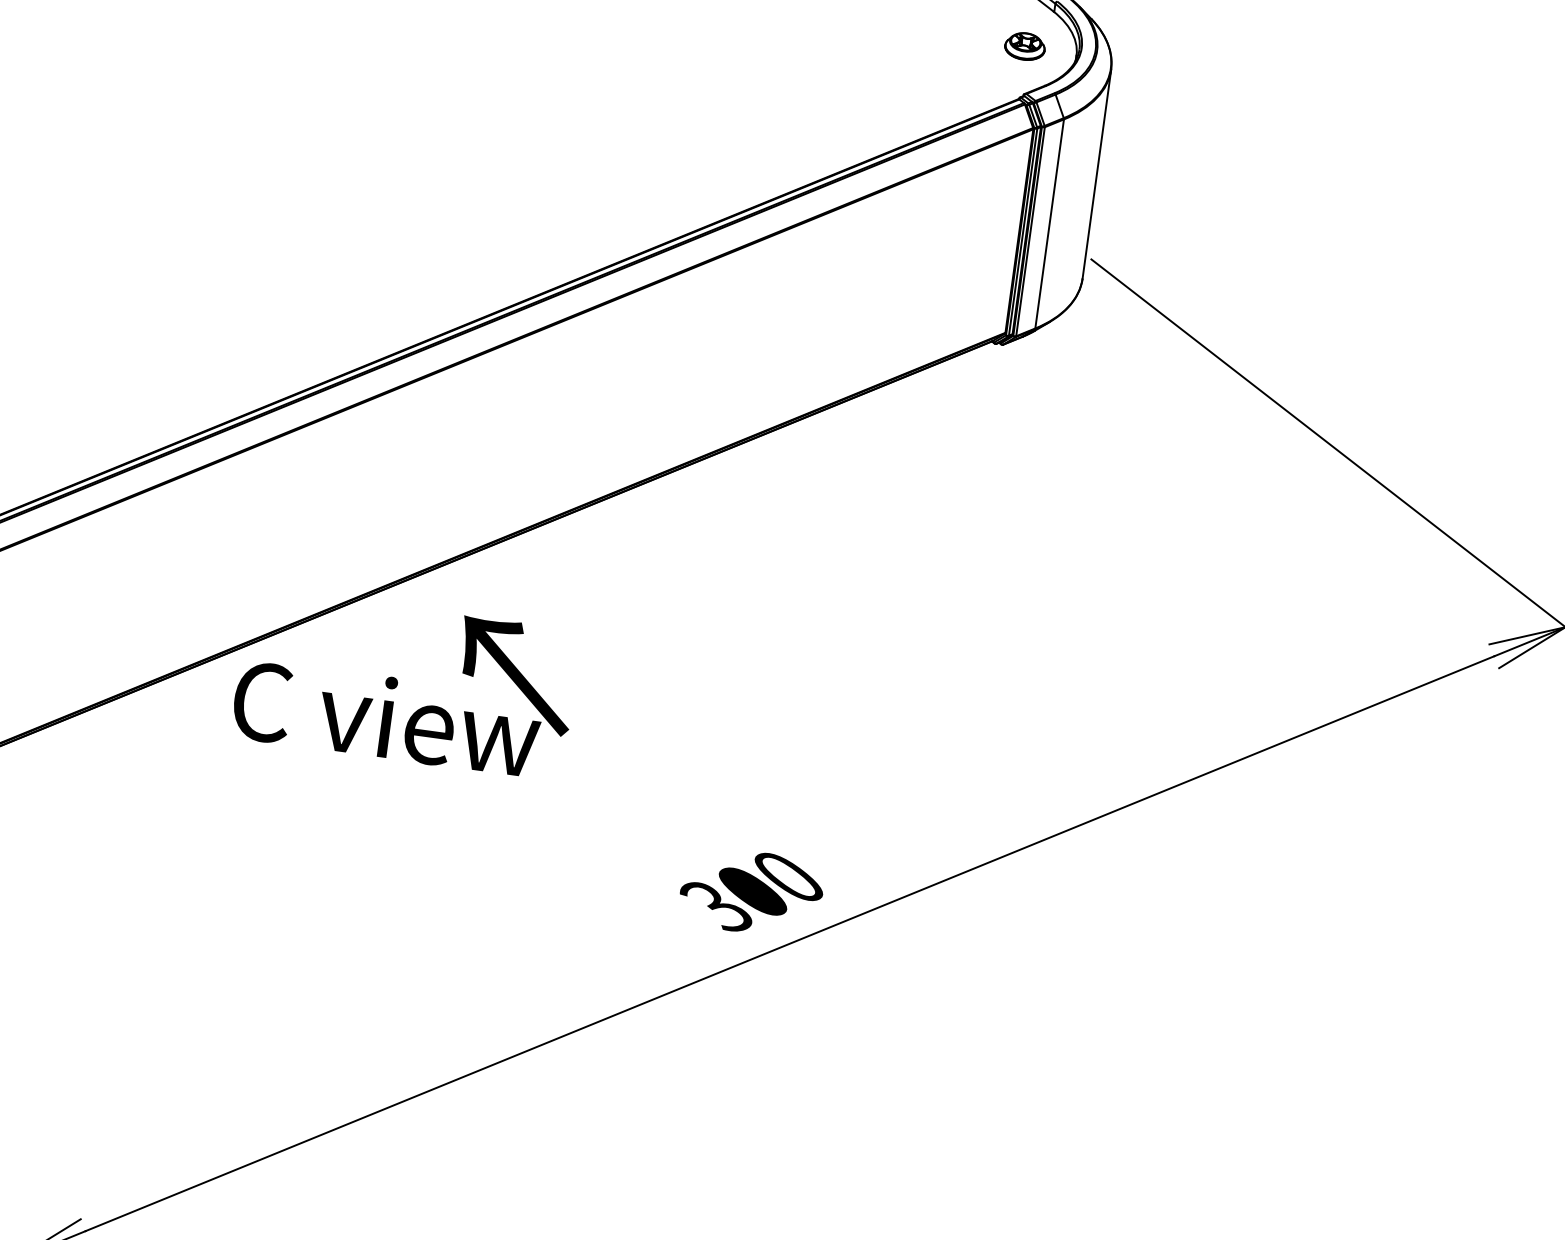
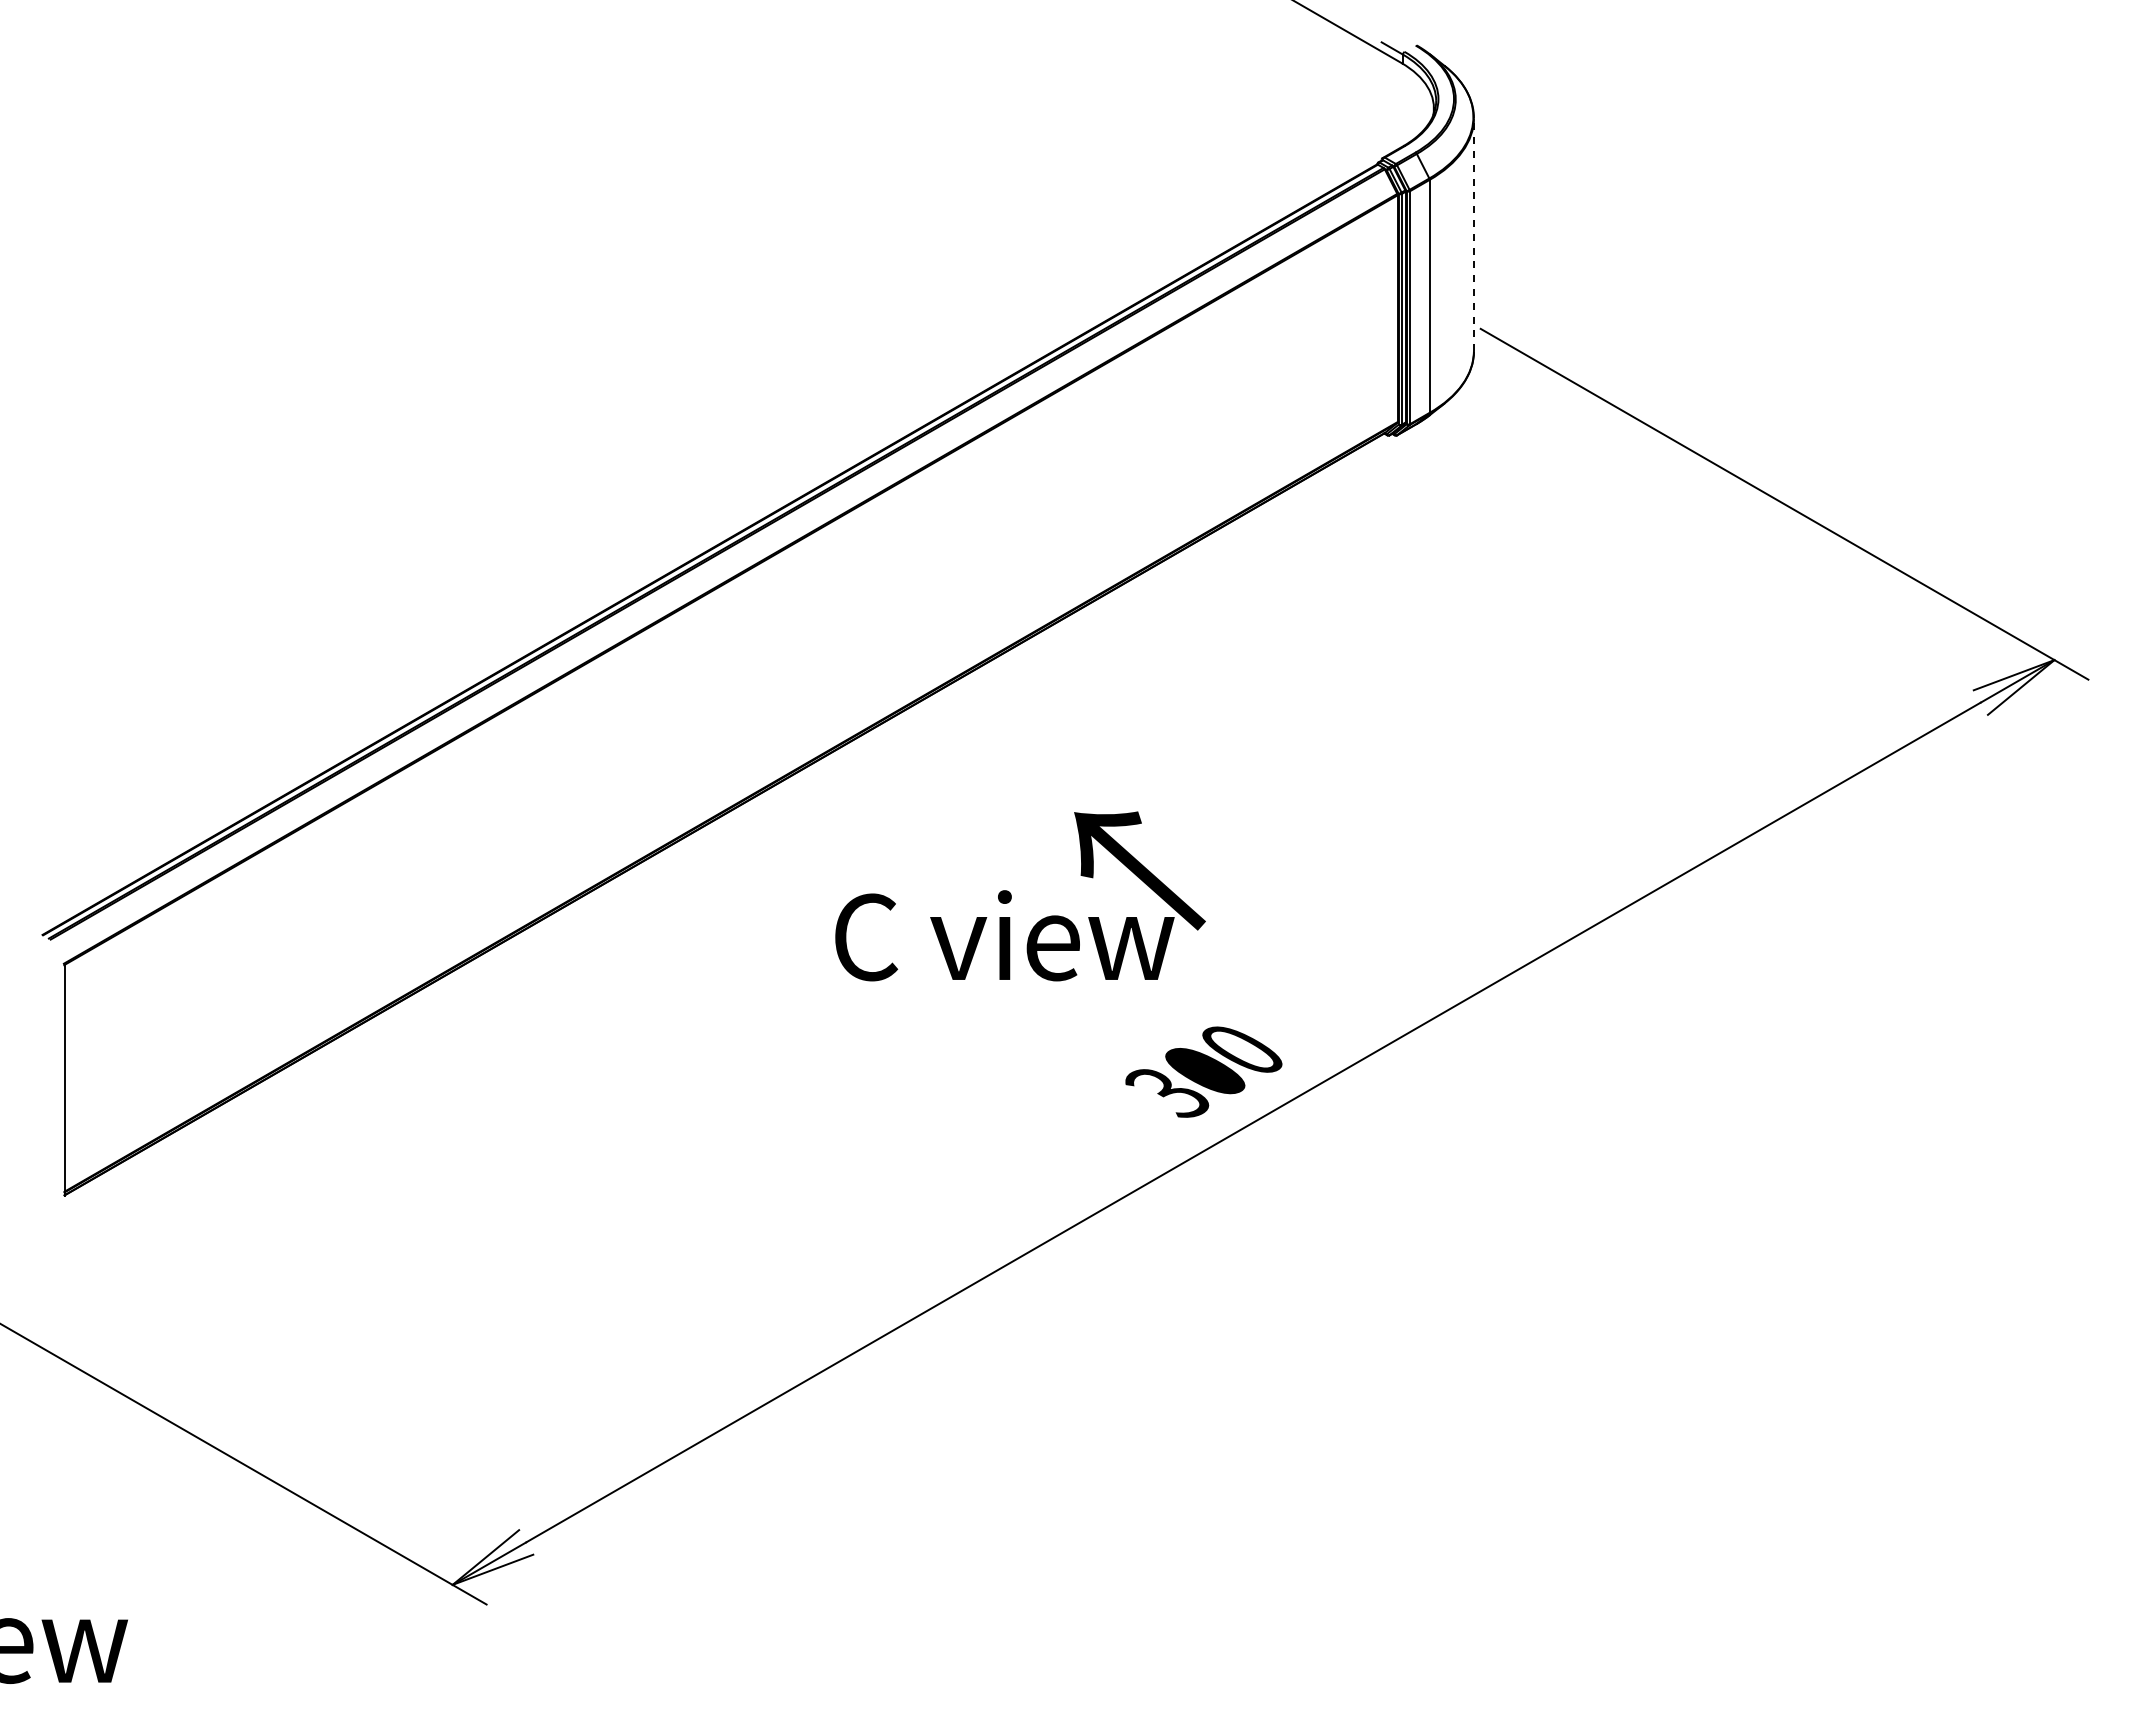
part: (1025, 46) -> (1376, 105), removed
line: (1096, 173) -> (1473, 234), solid -> dashed
text: (405, 684) -> (1020, 896), moved

